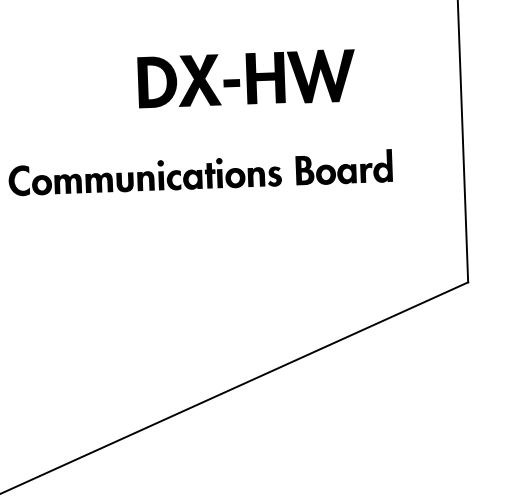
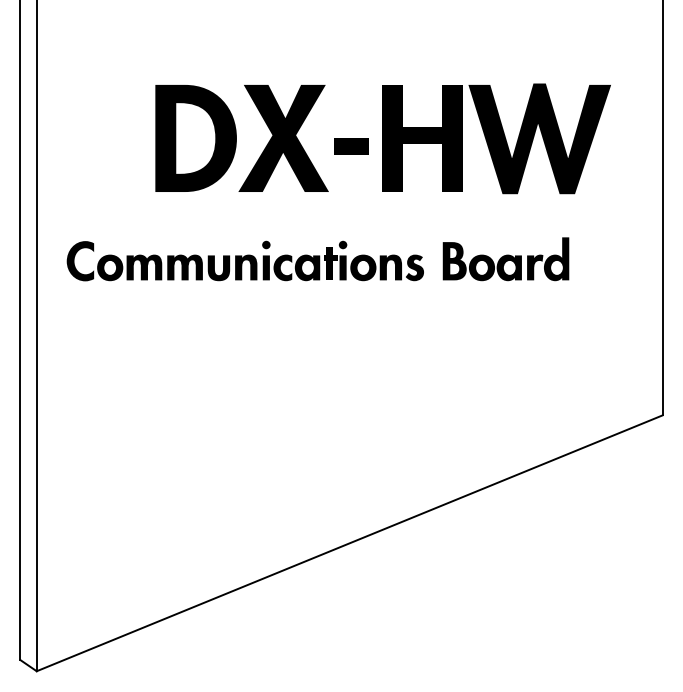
part: (246, 78) -> (382, 138), size x1.6

